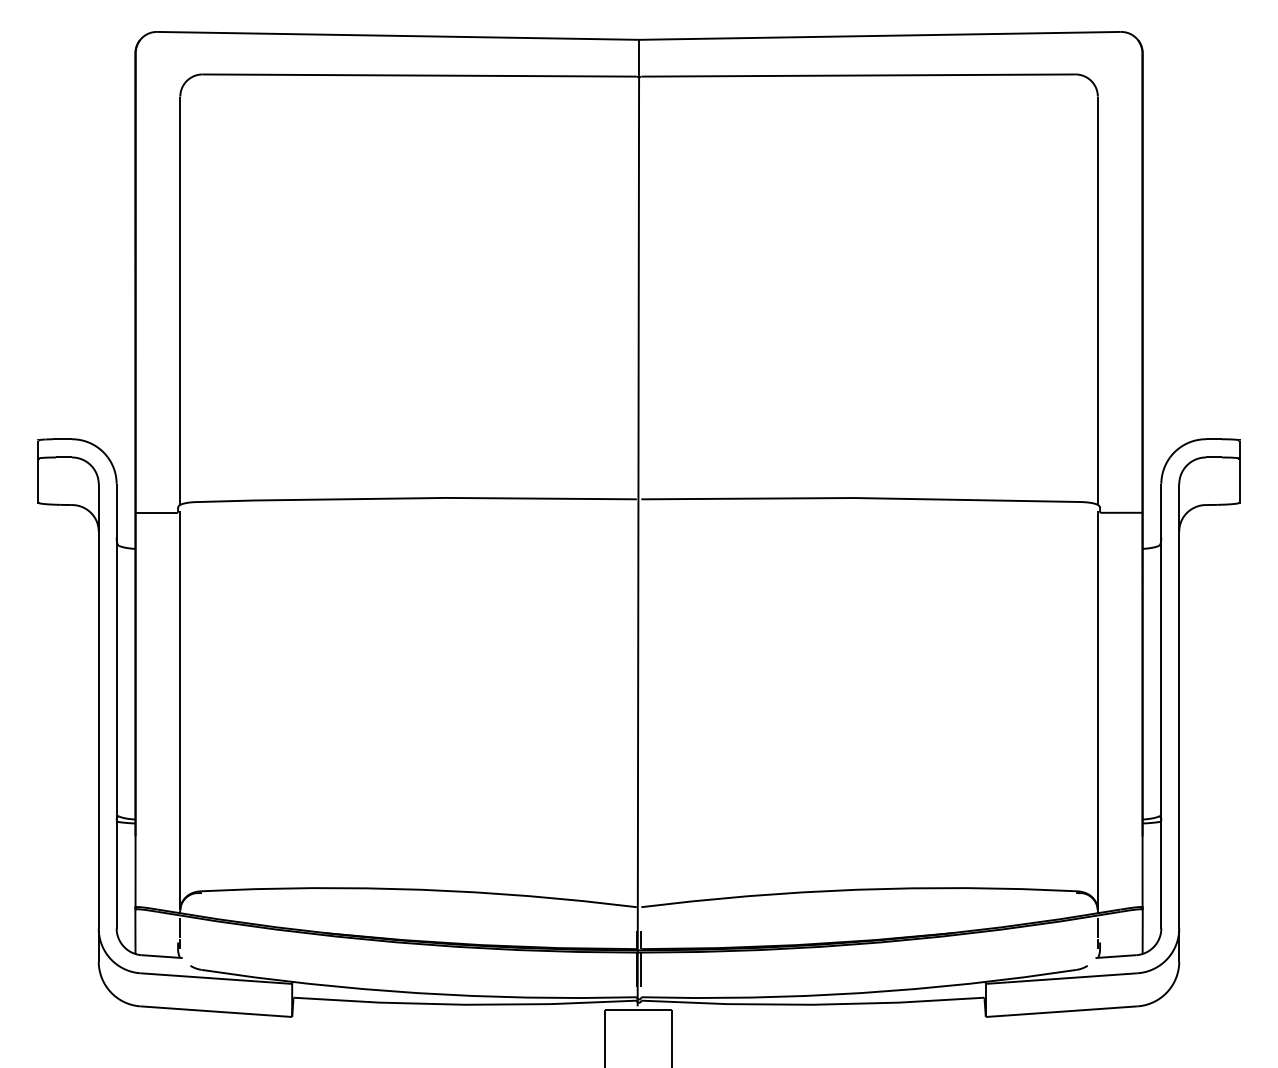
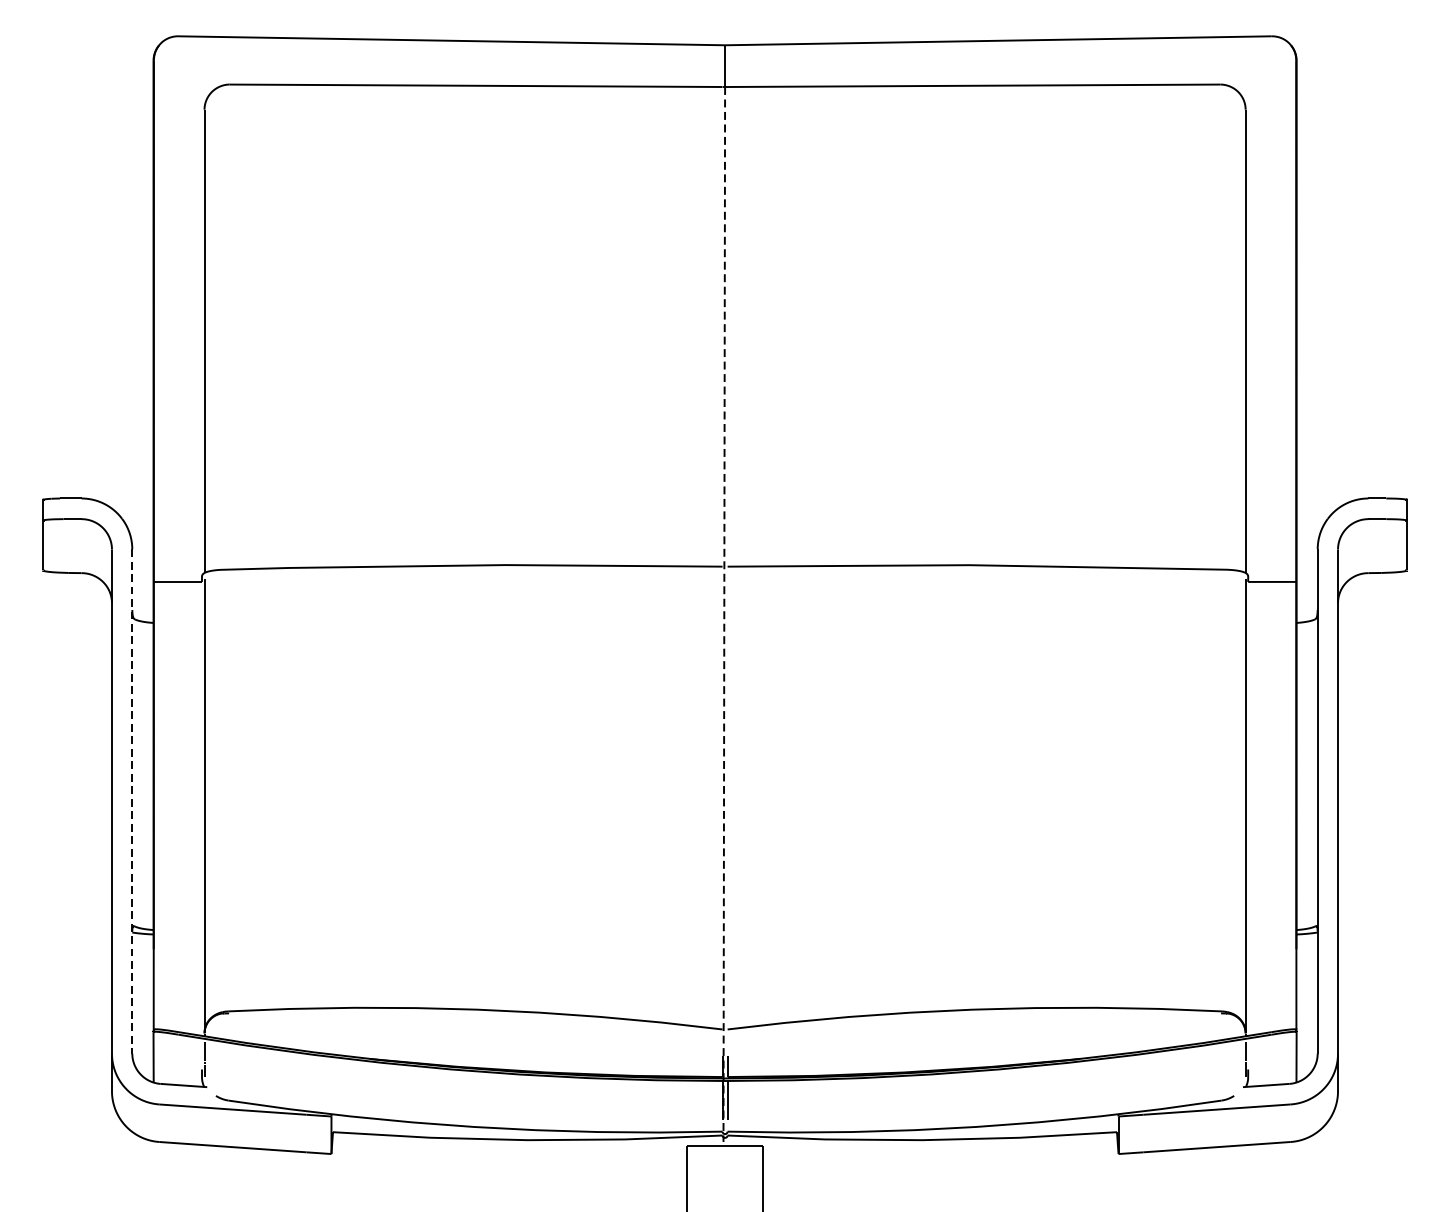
line: (638, 541) -> (724, 614), solid -> dashed
line: (116, 706) -> (132, 801), solid -> dashed

